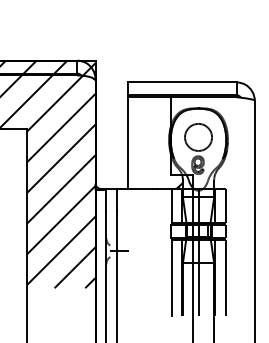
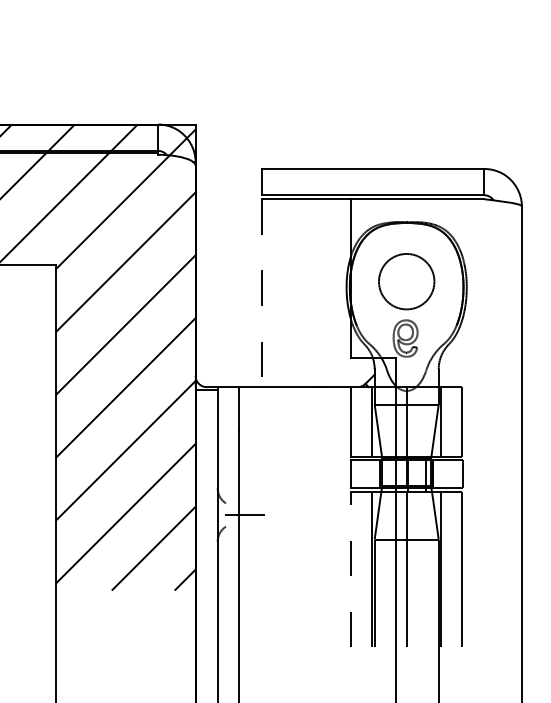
line: (128, 143) -> (263, 294), solid -> dashed
line: (171, 277) -> (351, 568), solid -> dashed

